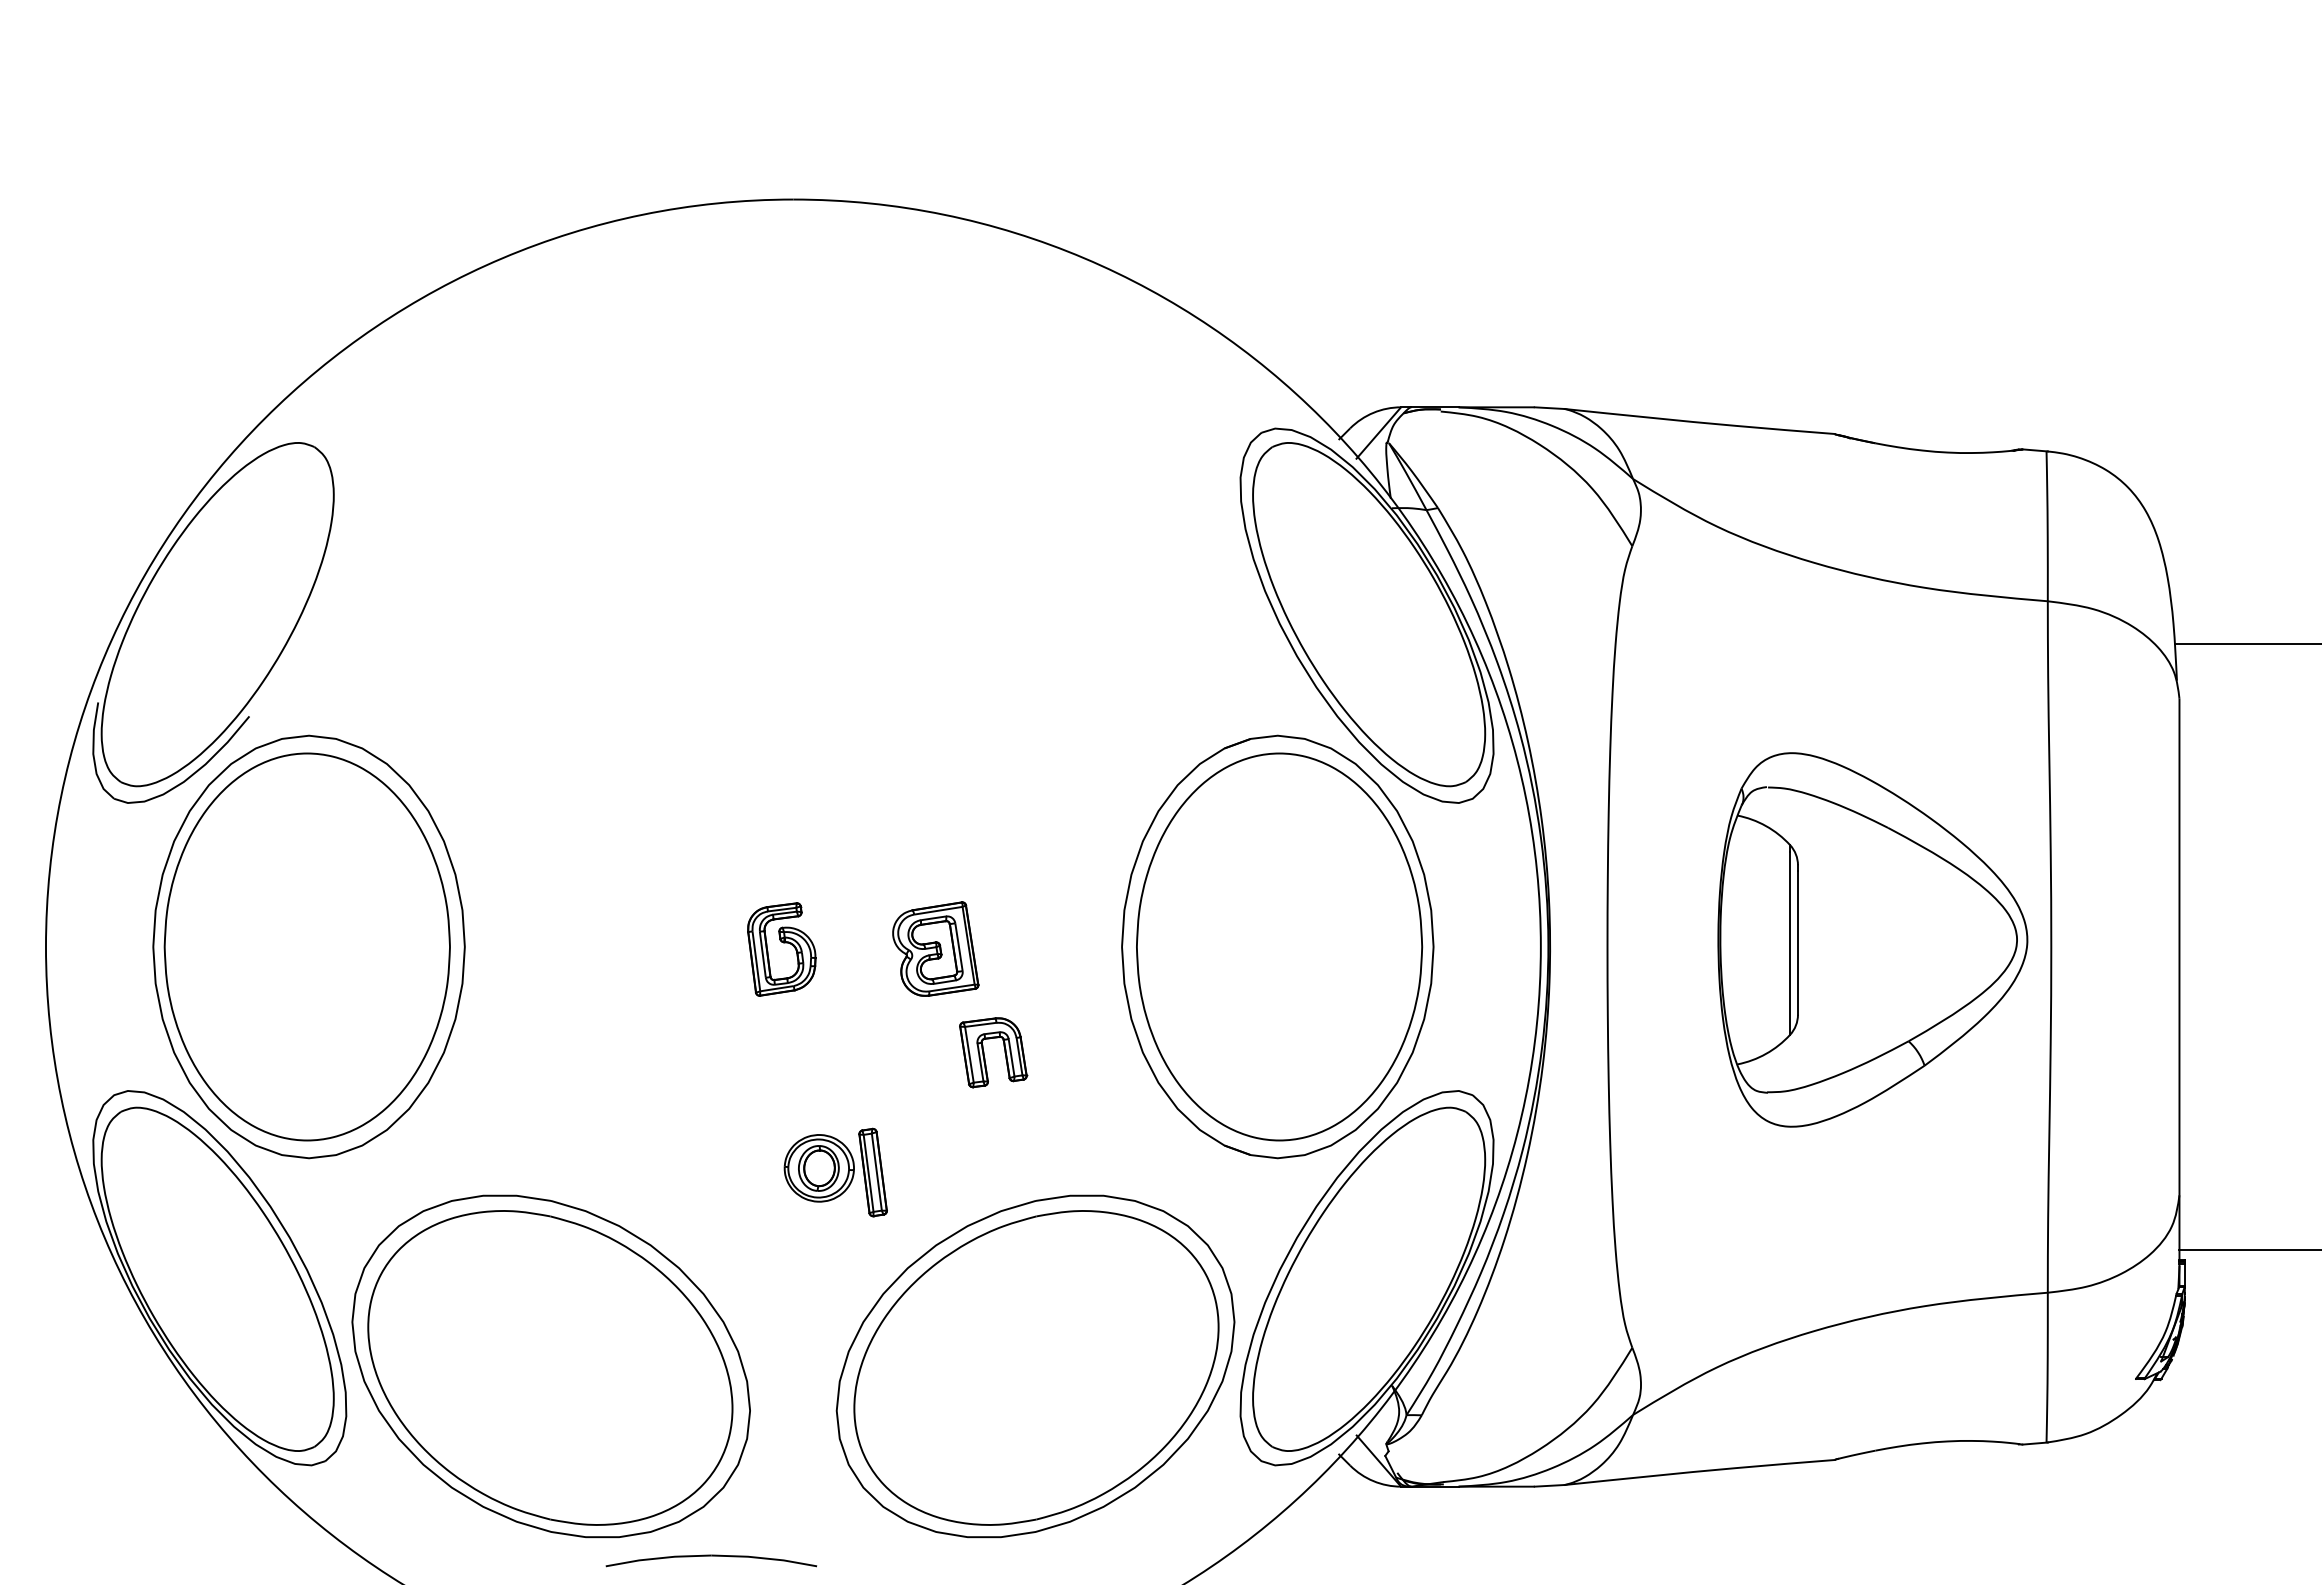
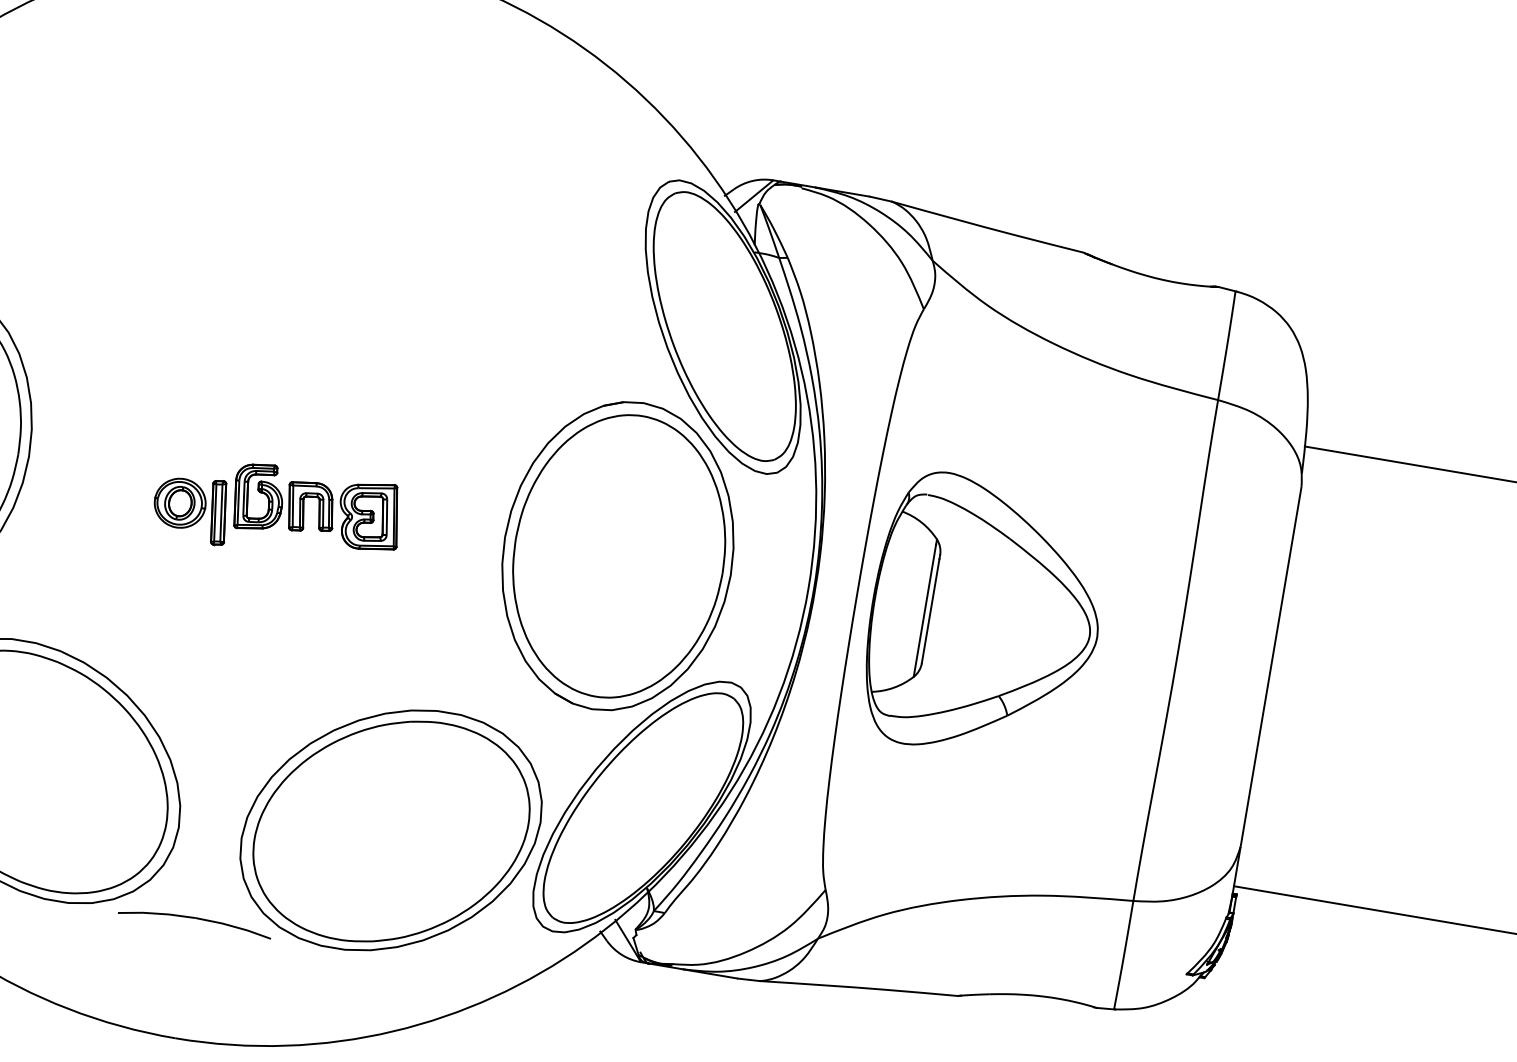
part: (1872, 939) -> (985, 617), moved
part: (984, 1052) -> (304, 506), moved
part: (835, 1172) -> (191, 508), moved
part: (711, 1560) -> (195, 921), moved

